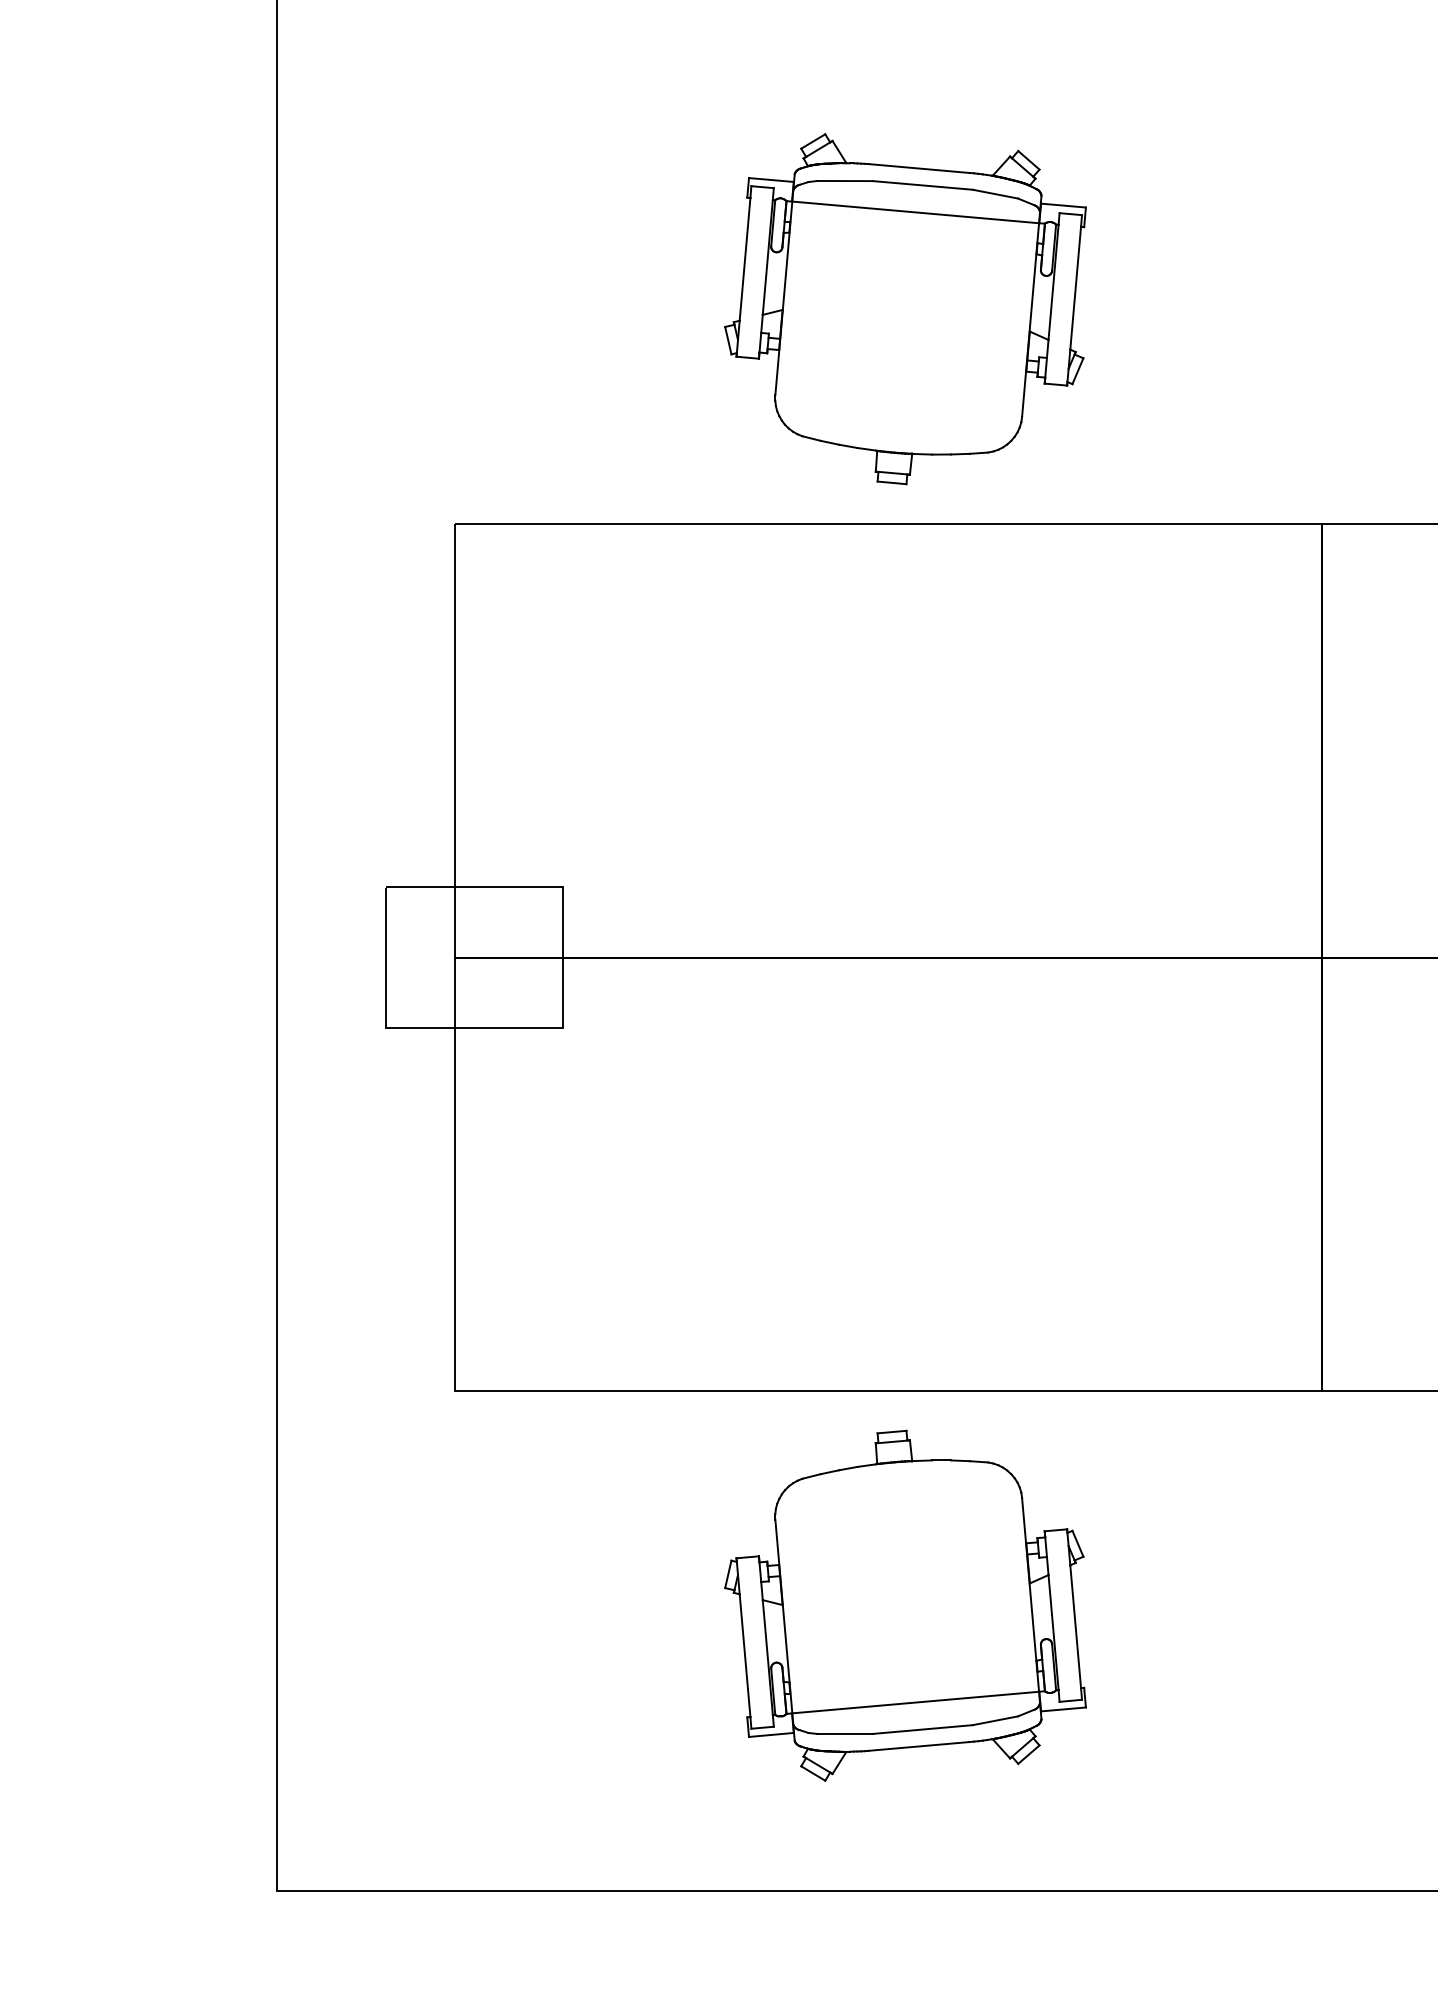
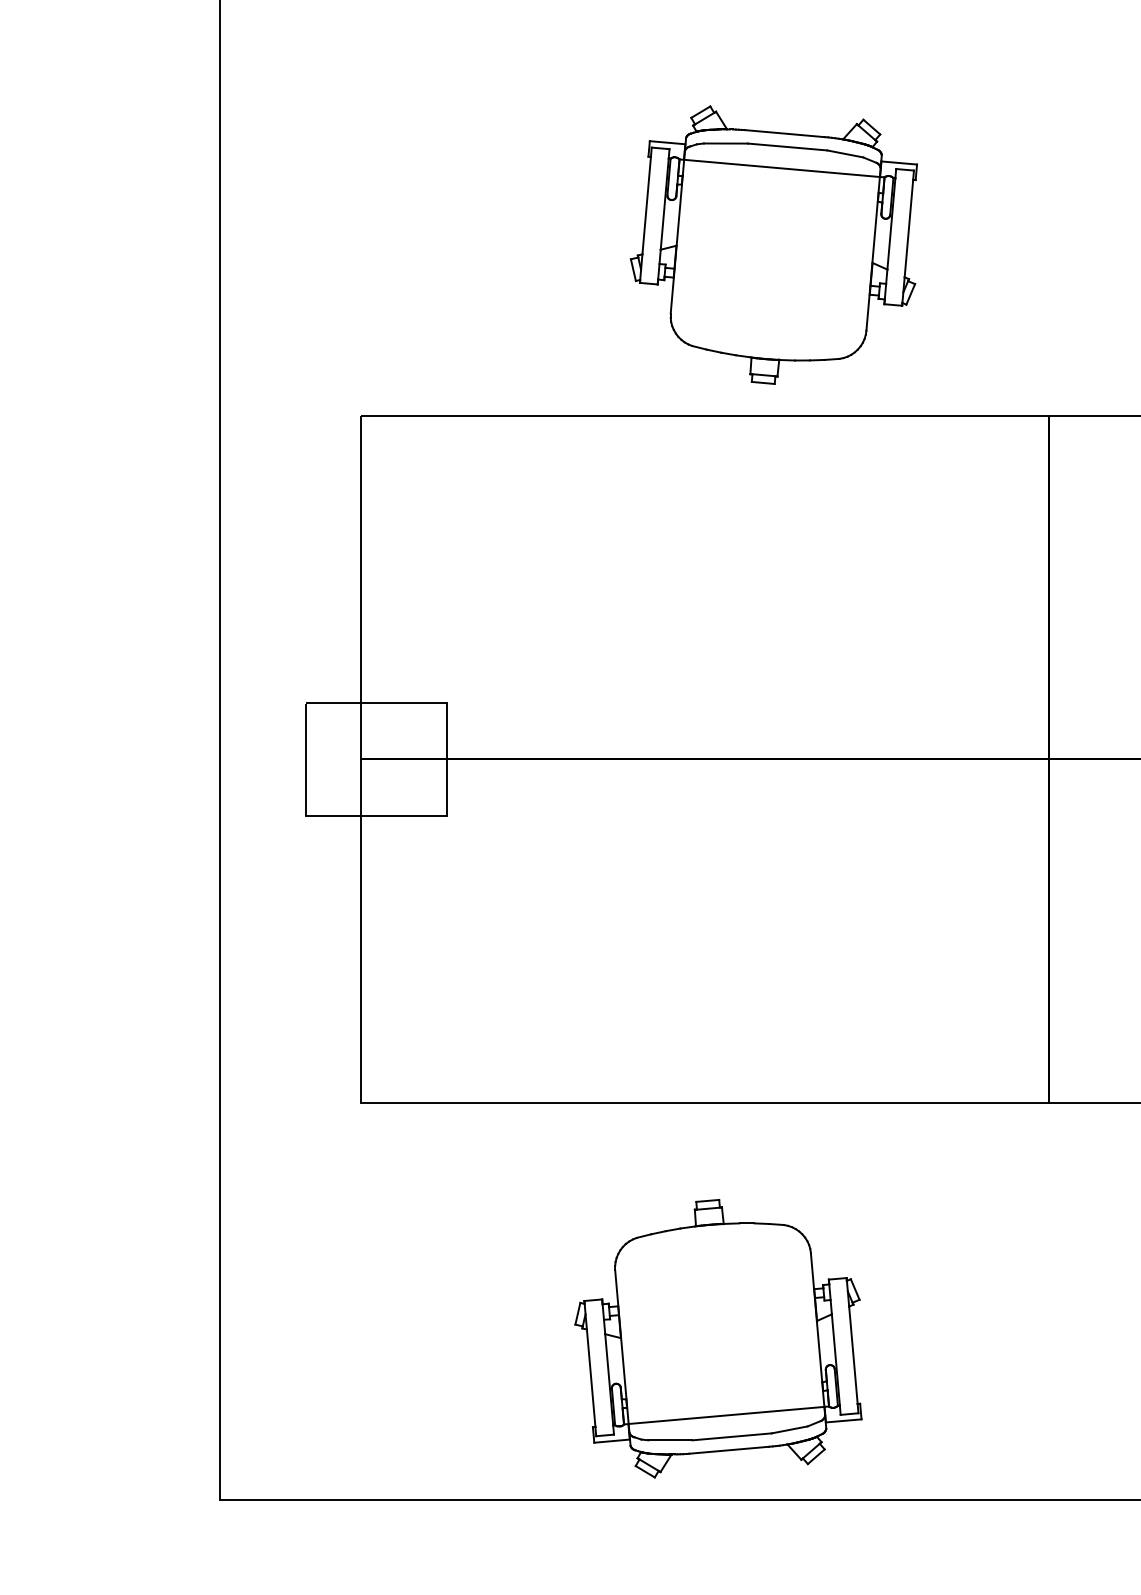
part: (905, 309) -> (773, 245), moved
part: (905, 1605) -> (718, 1338), moved

